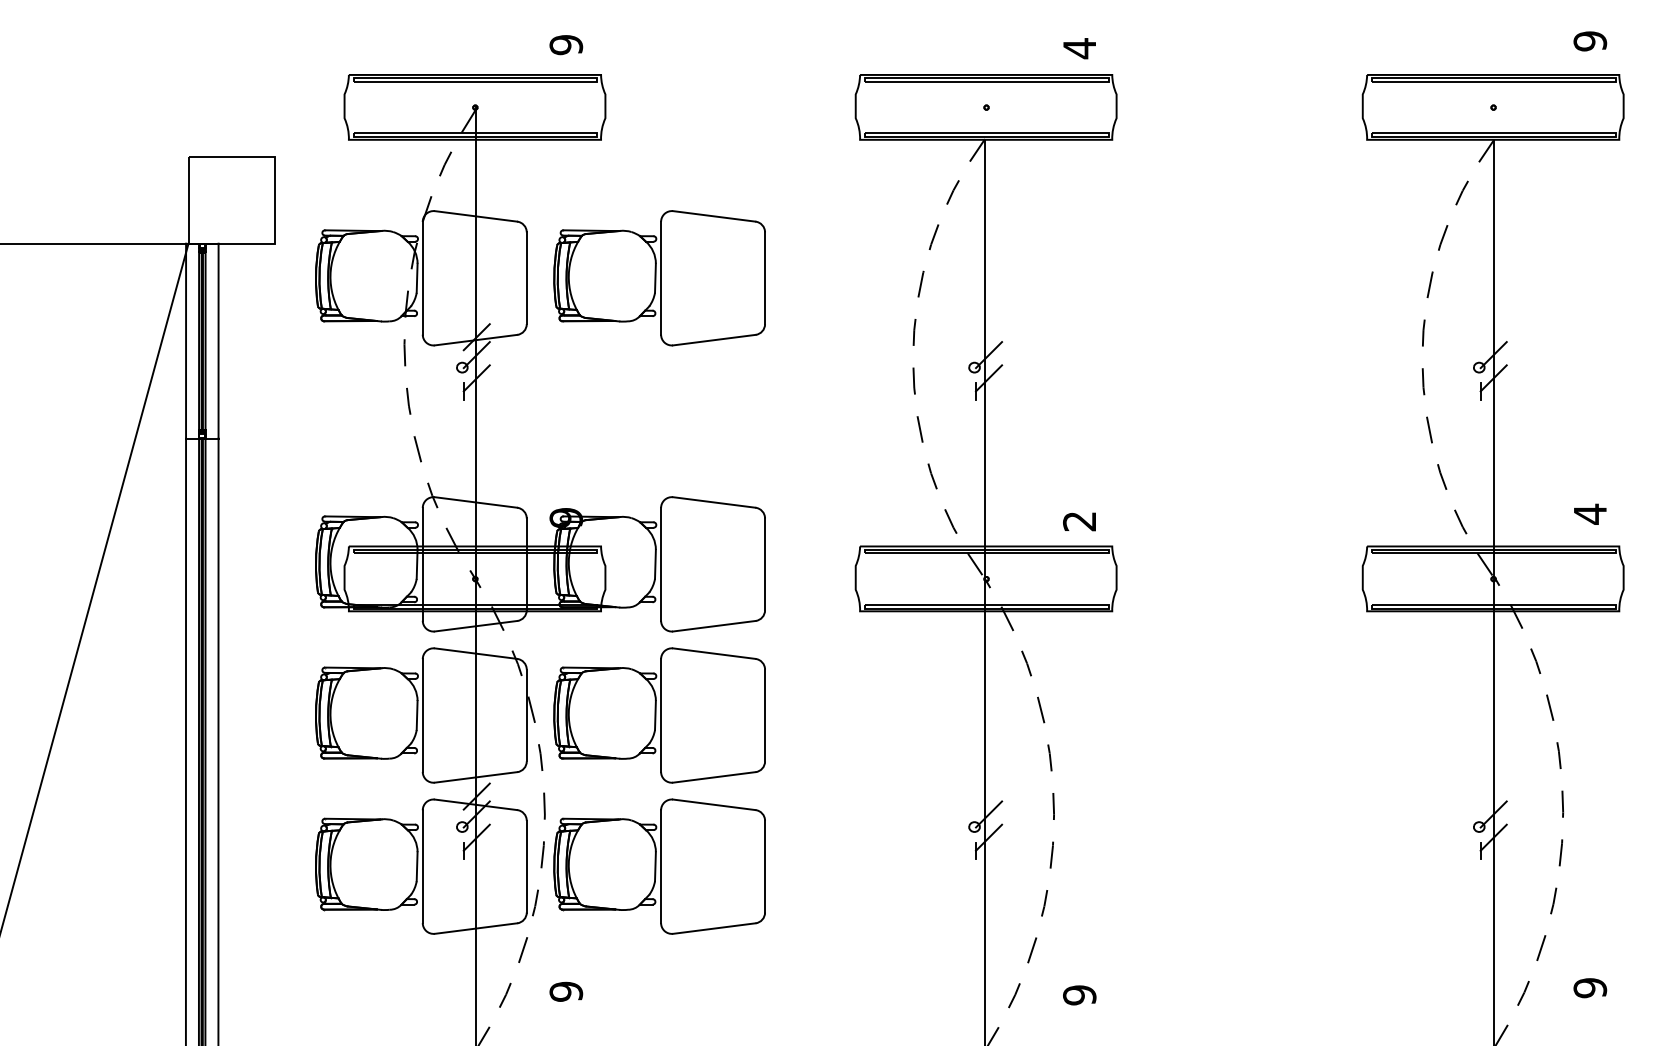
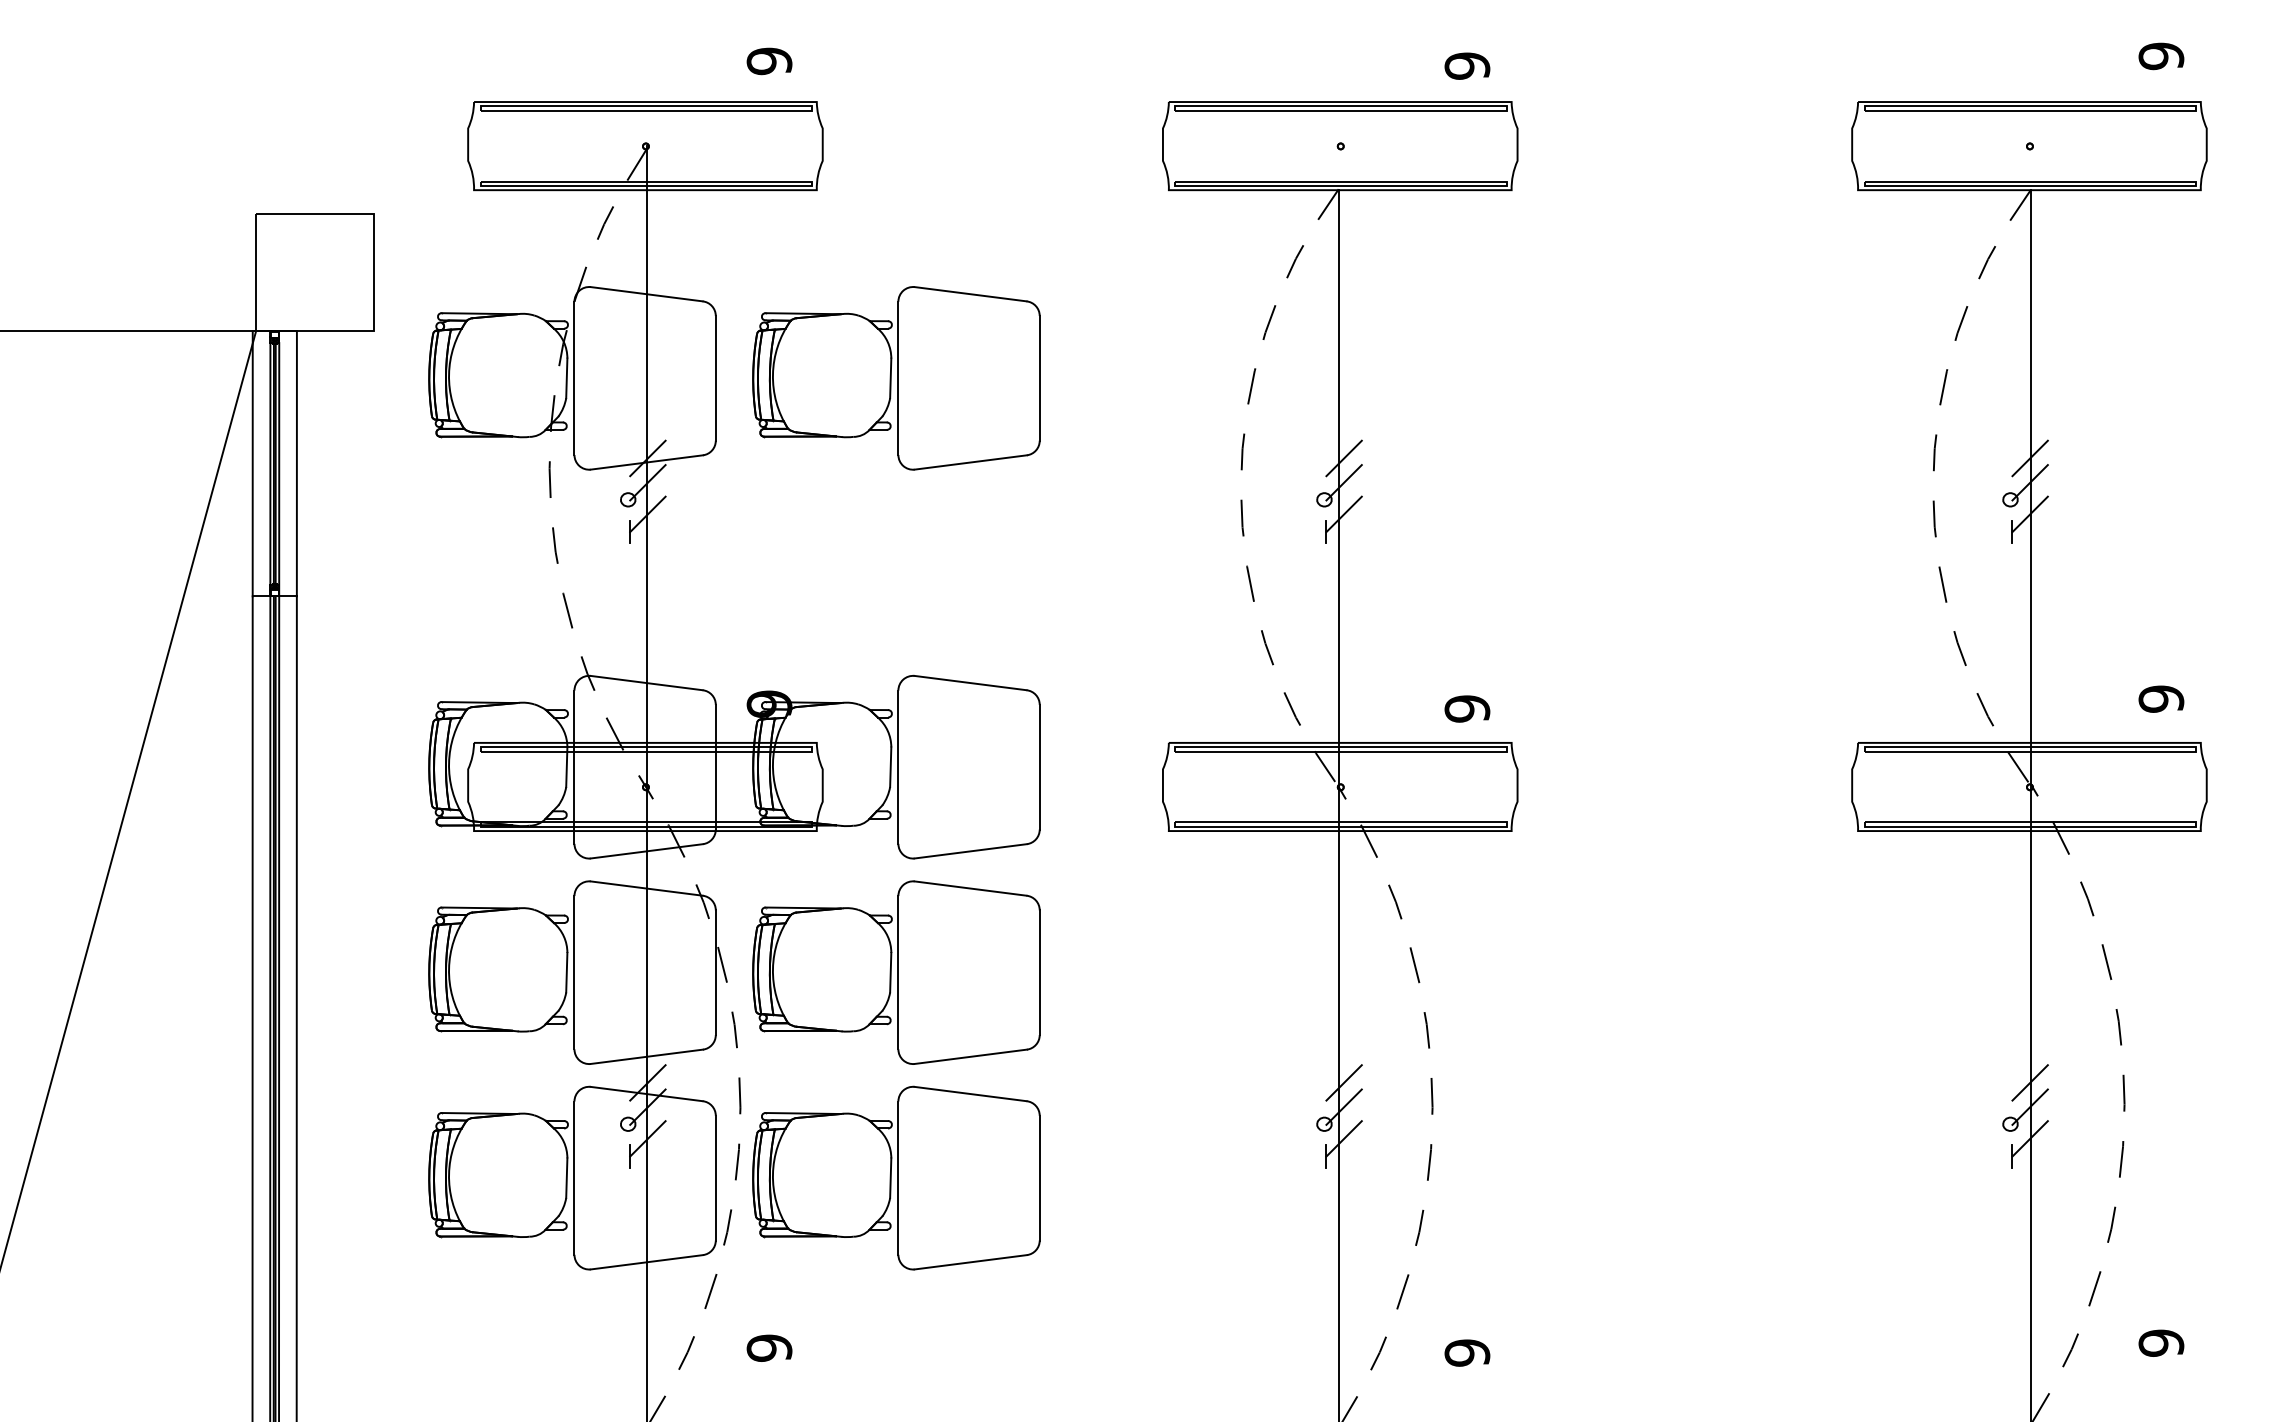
text: (1079, 48) -> (1467, 65), 4 -> 9
line: (988, 337) -> (1343, 458), added
line: (1493, 337) -> (2029, 458), added
text: (1590, 513) -> (2161, 698), 4 -> 9
text: (1079, 521) -> (1467, 708), 2 -> 9
line: (988, 796) -> (1343, 1082), added
line: (1493, 796) -> (2029, 1082), added

